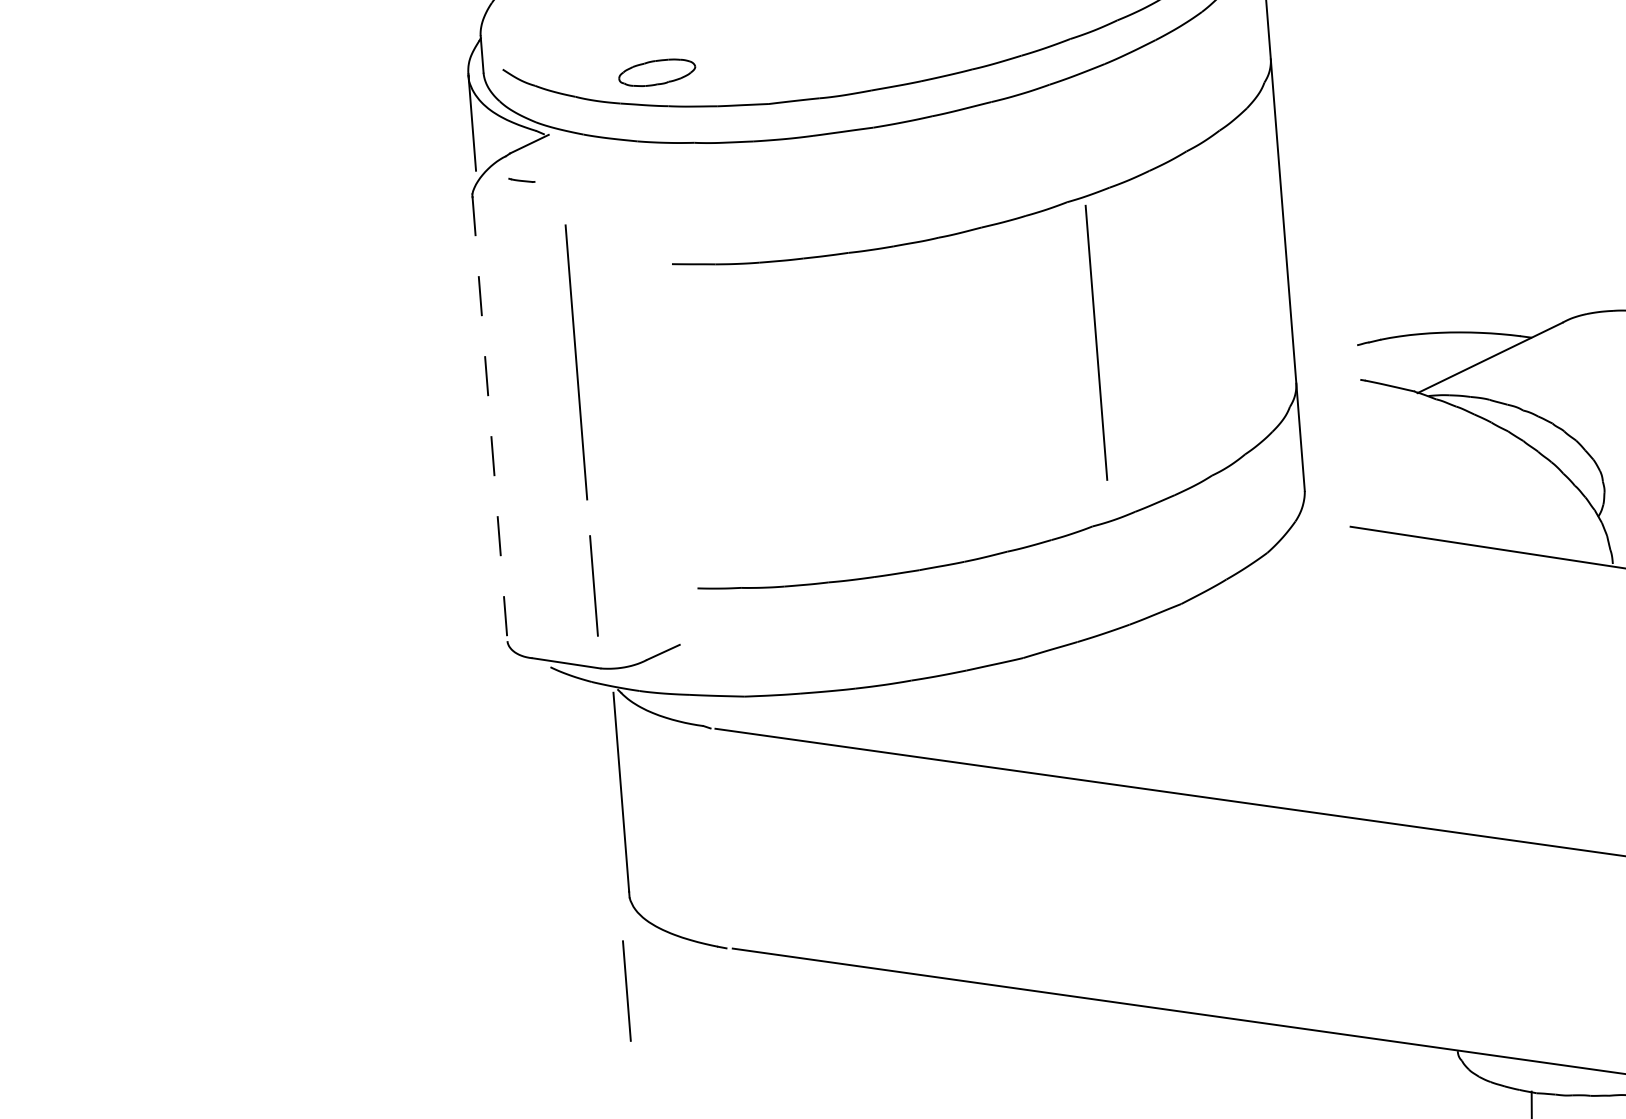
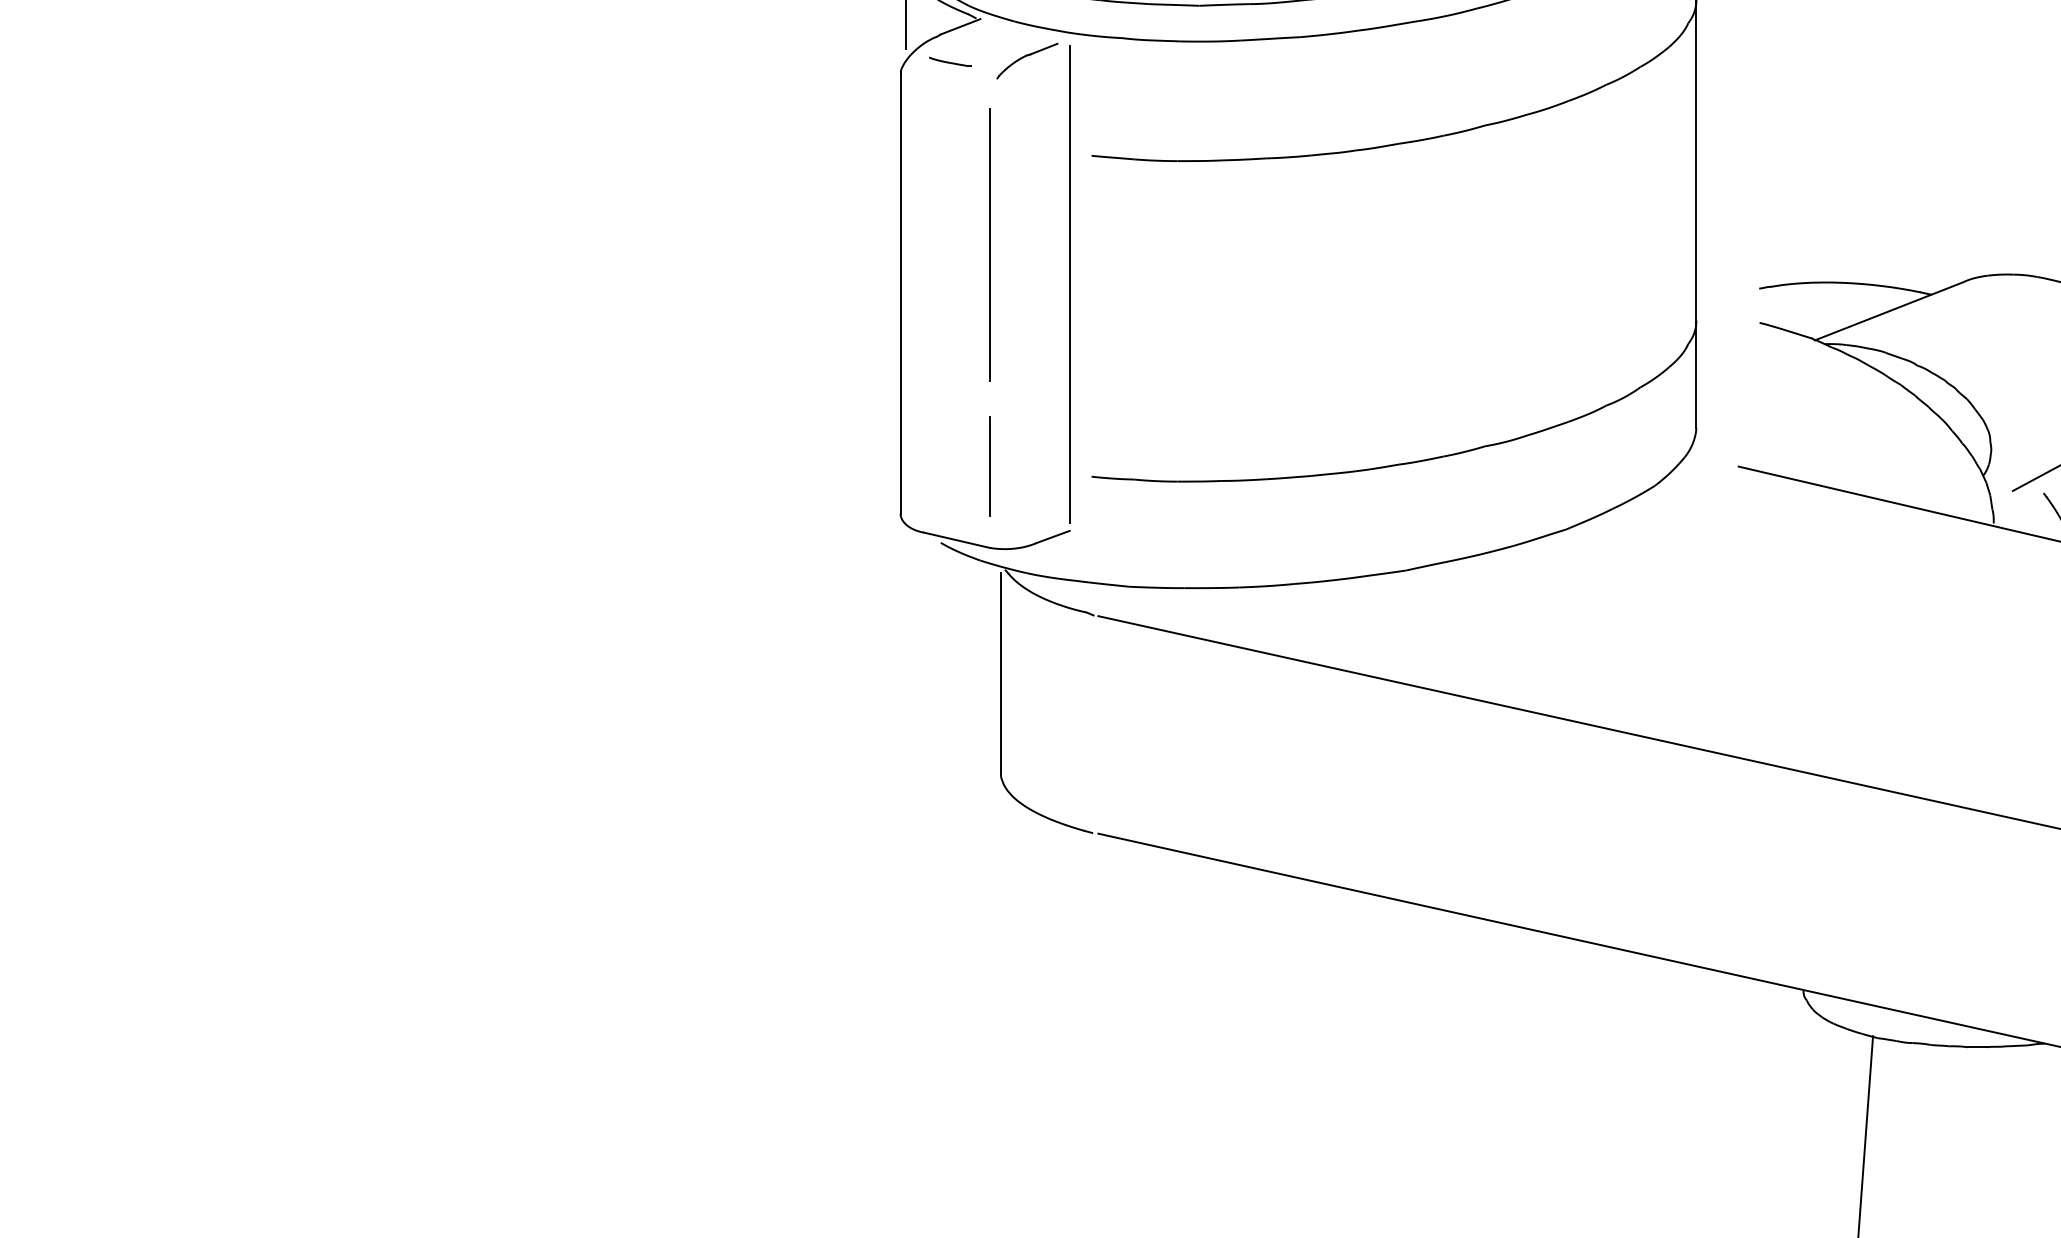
part: (599, 172) -> (1027, 60), added
part: (521, 180) -> (950, 61), size x1.67
line: (1095, 342) -> (1502, 265), removed
line: (659, 394) -> (1069, 283), added
line: (489, 419) -> (900, 294), dashed -> solid
line: (626, 991) -> (990, 867), removed

